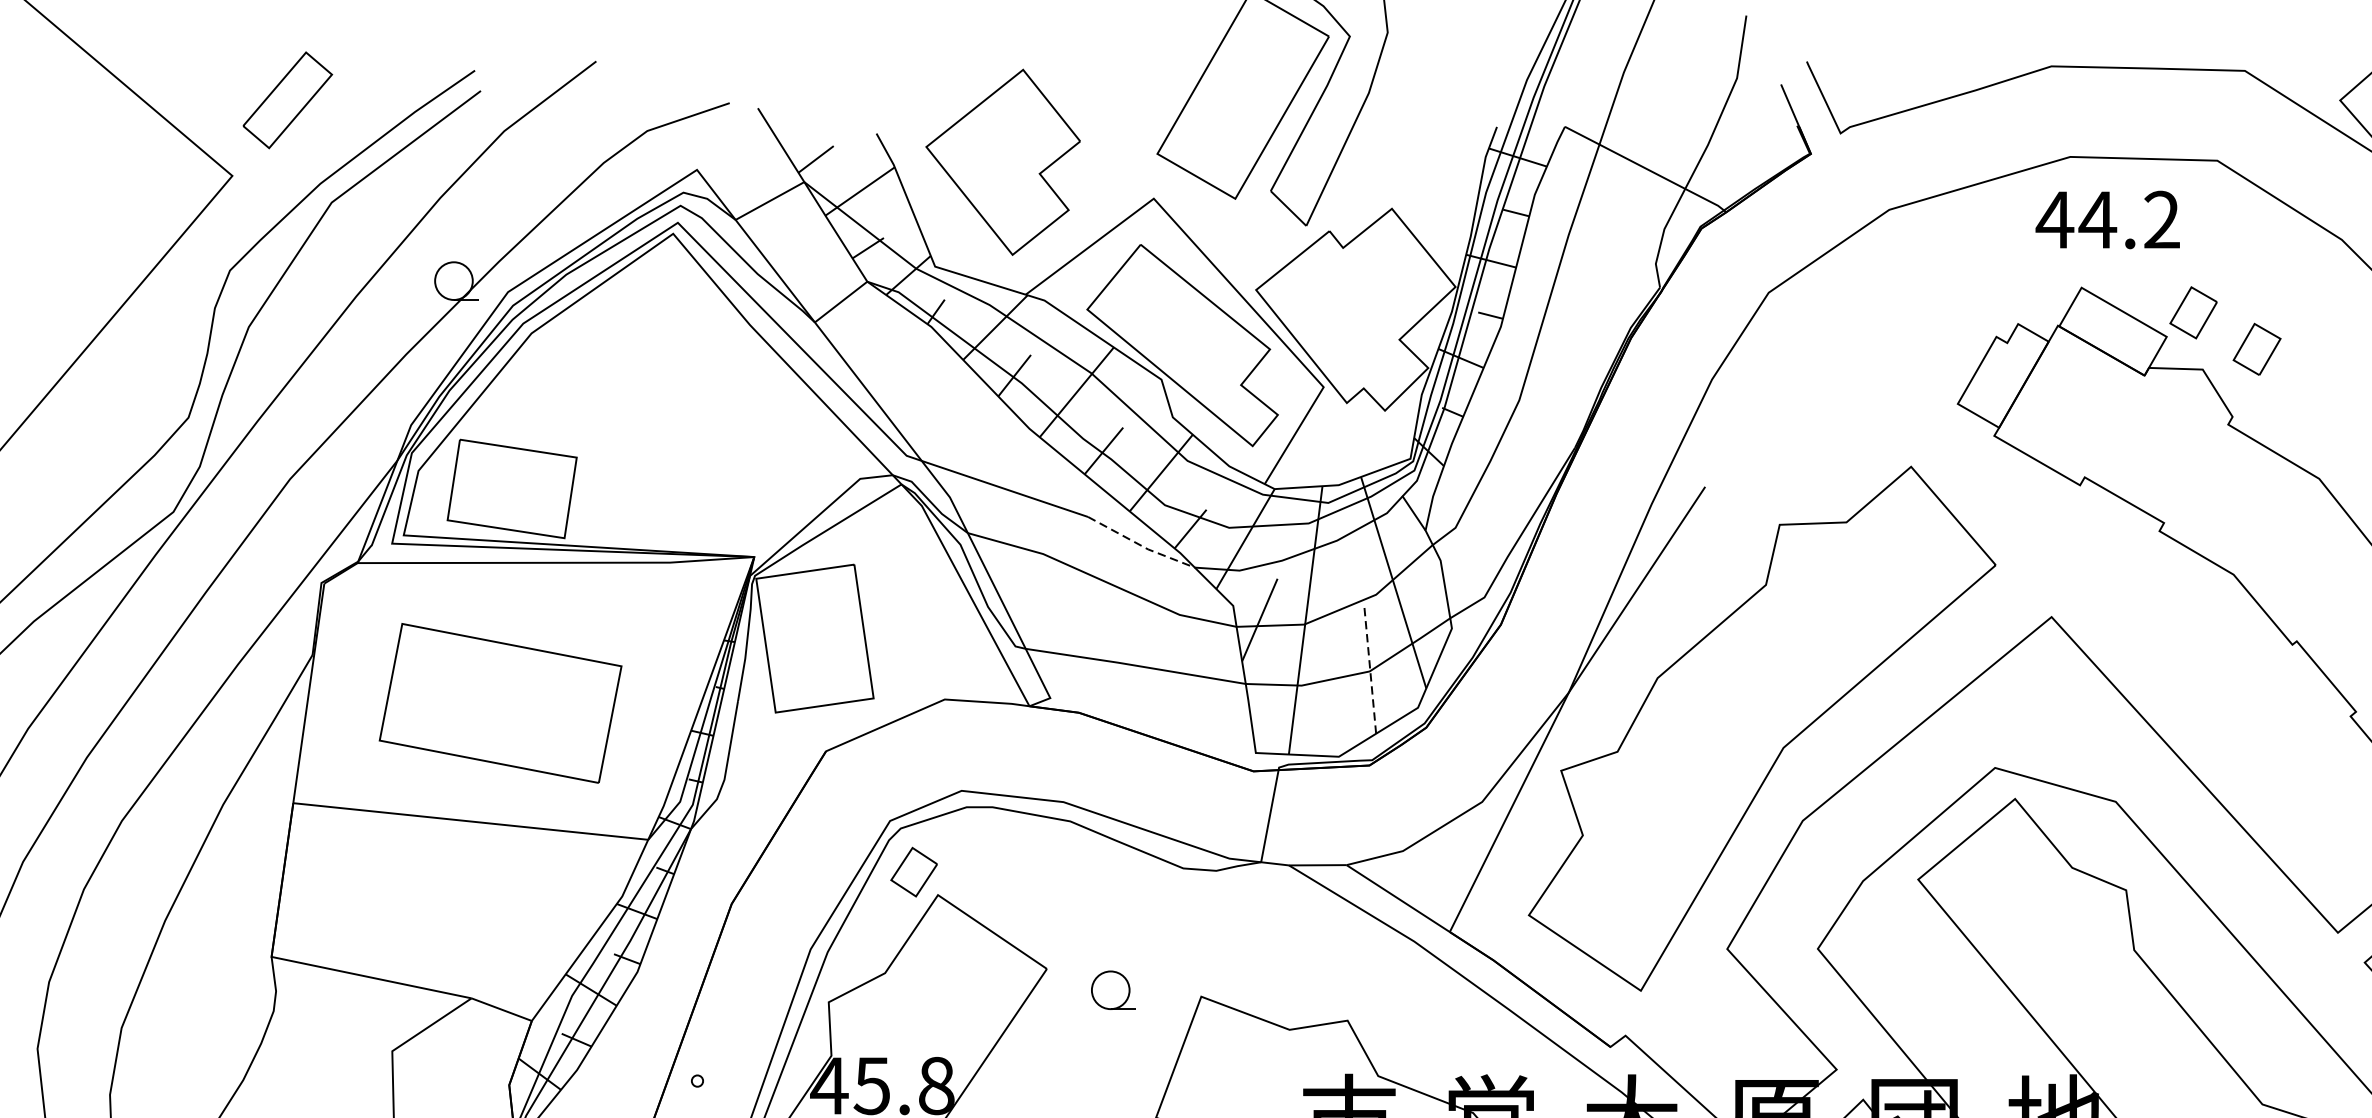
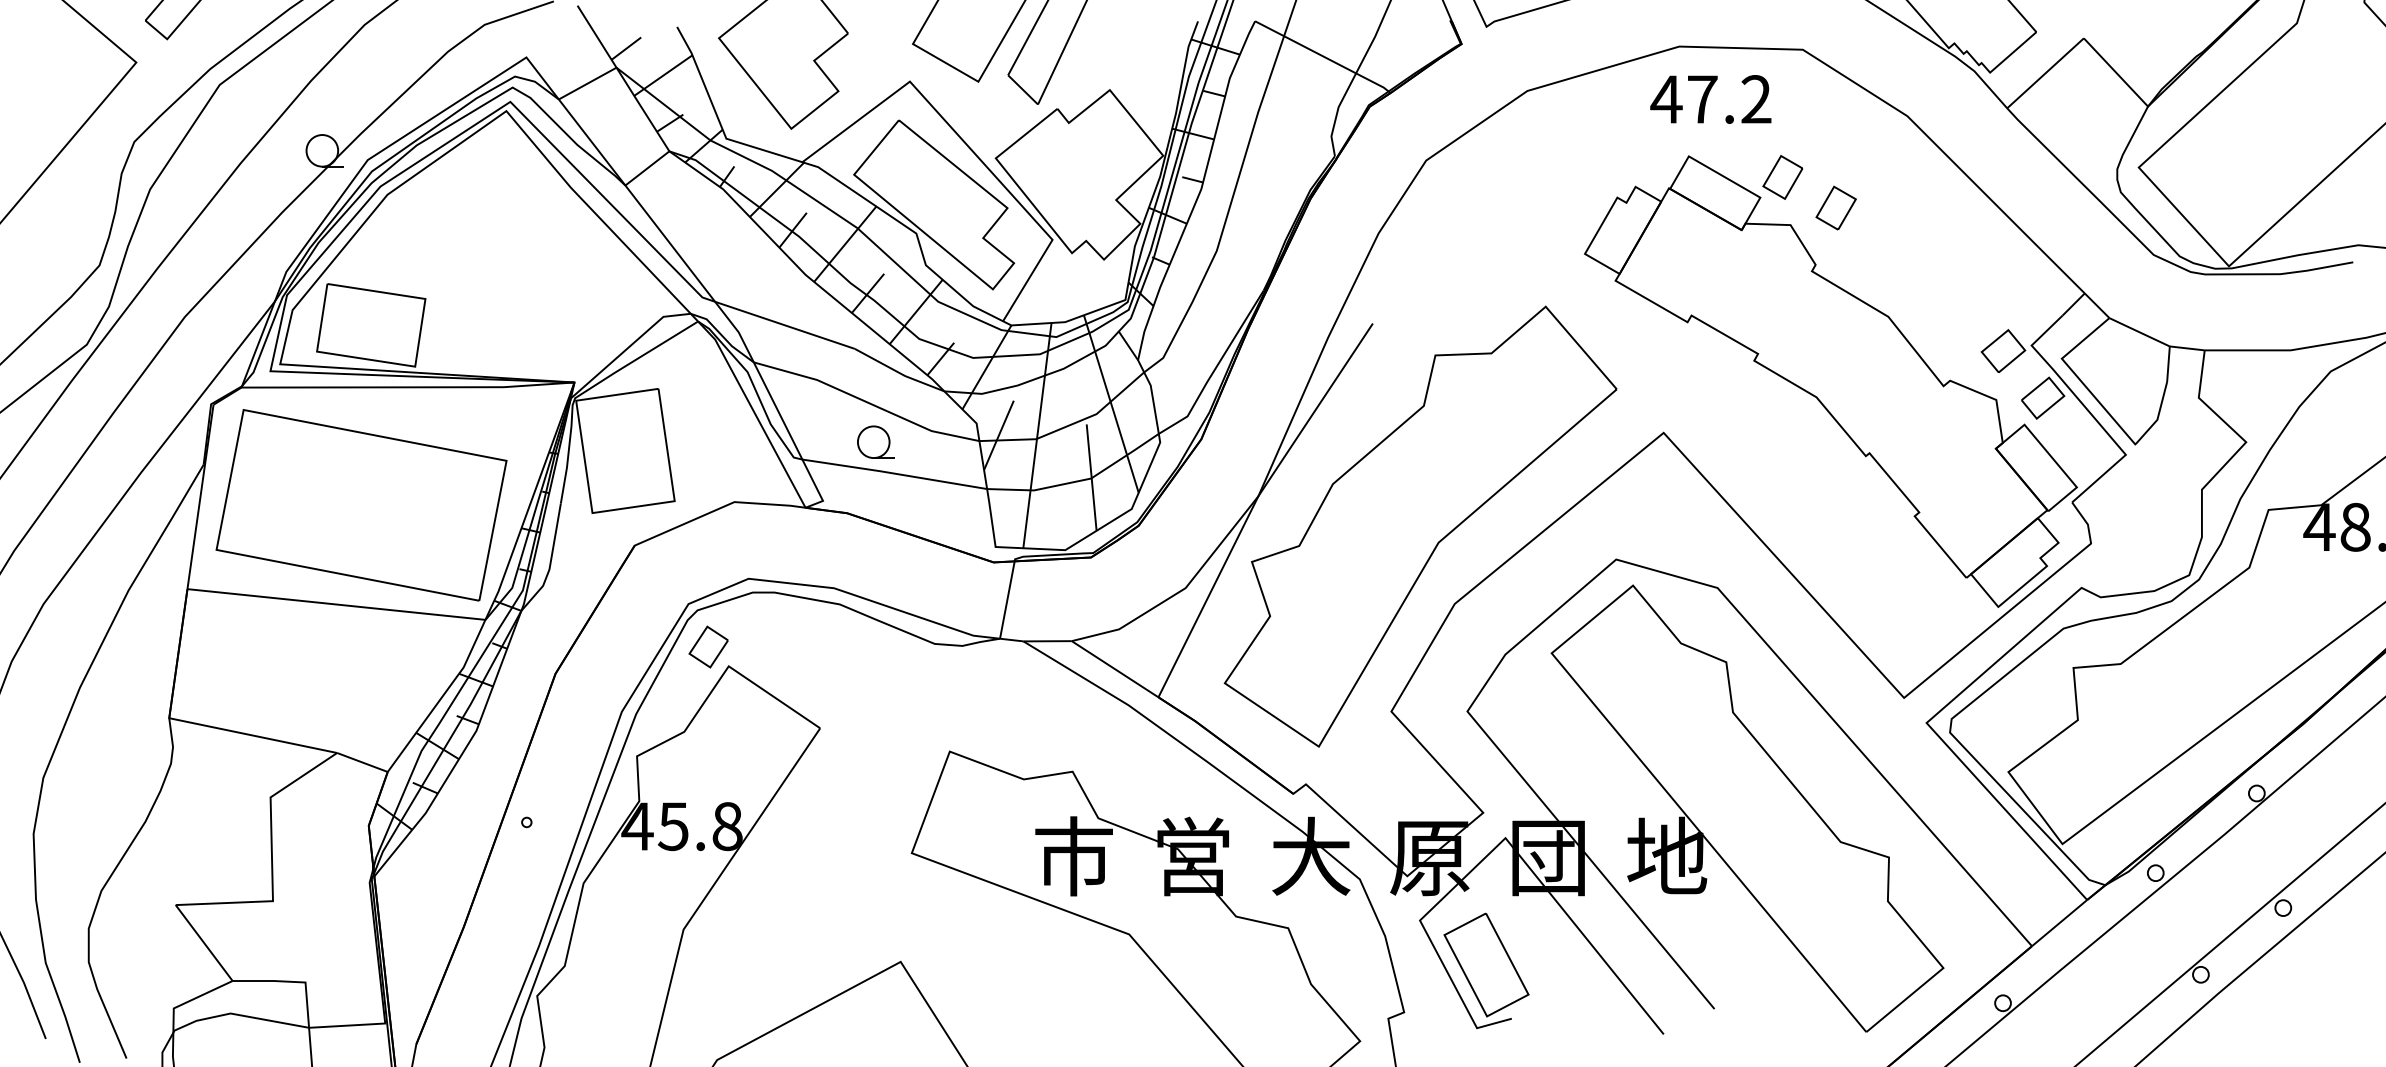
text: (2097, 219) -> (1702, 99), 44.2 -> 47.2
line: (1141, 545) -> (899, 372), dashed -> solid
line: (1370, 670) -> (1091, 477), dashed -> solid
part: (500, 703) -> (361, 505), size x1.43
part: (1112, 989) -> (875, 441), moved

